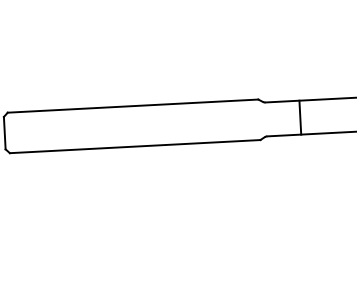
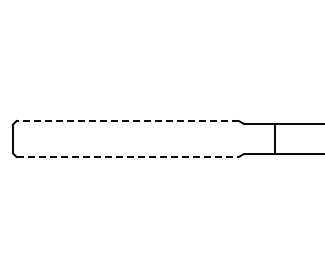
line: (132, 106) -> (127, 121), solid -> dashed
line: (135, 146) -> (128, 156), solid -> dashed

